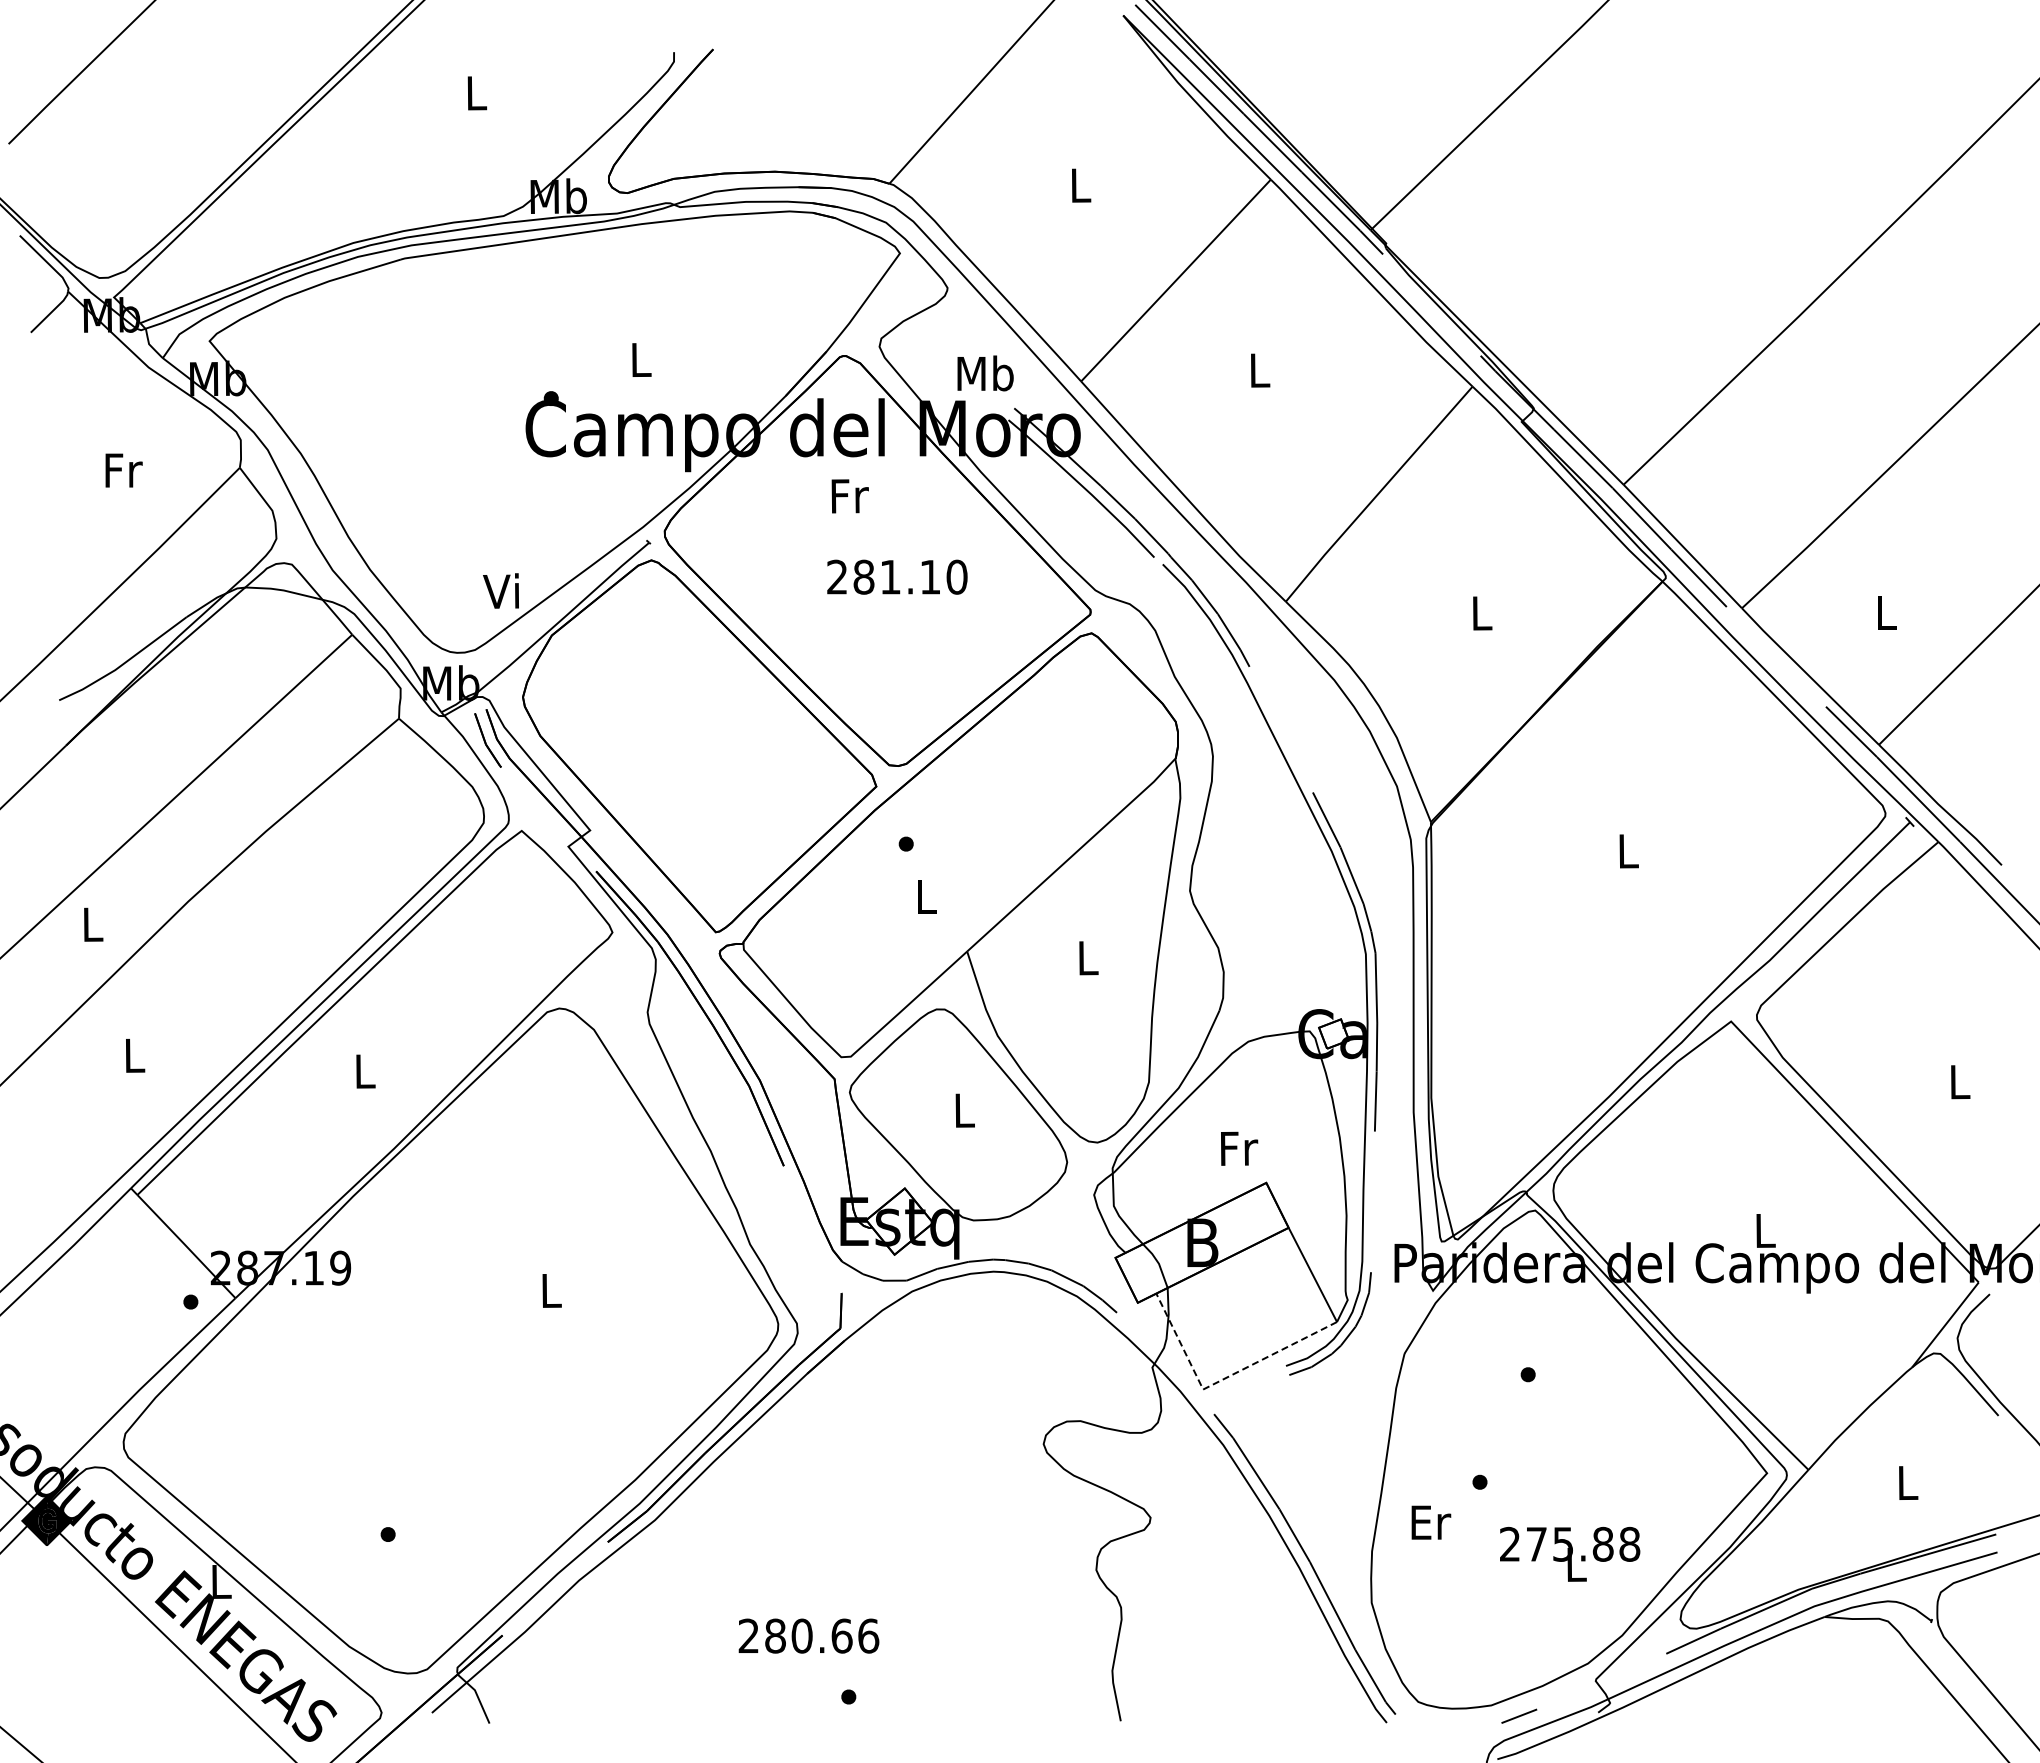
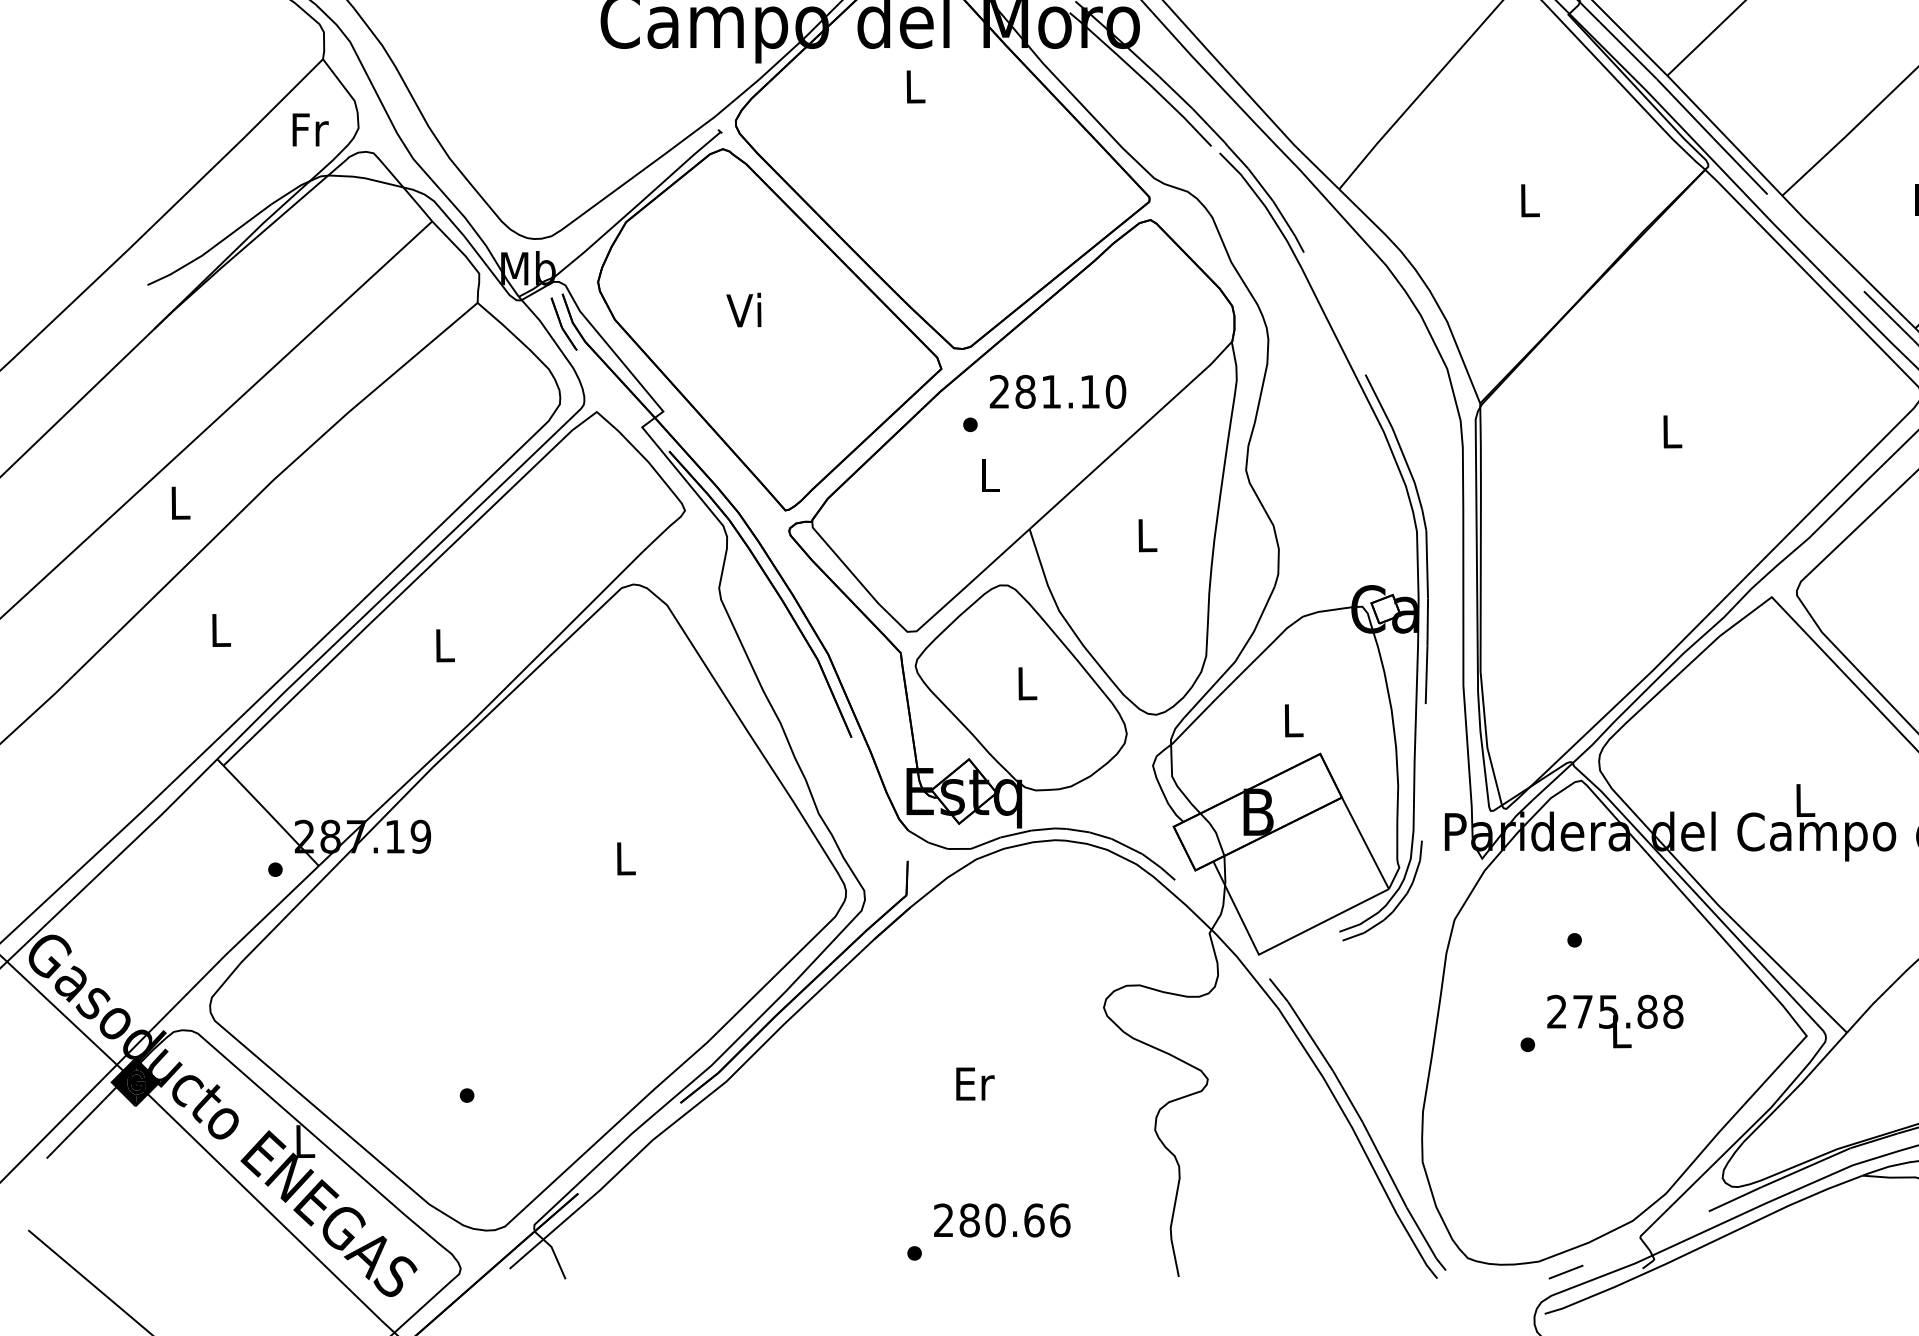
text: (123, 470) -> (310, 129), moved
text: (849, 496) -> (915, 87), Fr -> L
text: (897, 576) -> (1058, 391), moved
text: (500, 590) -> (743, 309), moved
text: (1239, 1148) -> (1294, 720), Fr -> L
line: (1221, 1380) -> (1276, 945), dashed -> solid
text: (1431, 1522) -> (975, 1083), moved
text: (1570, 1553) -> (1615, 1020), moved
text: (808, 1635) -> (1001, 1219), moved

